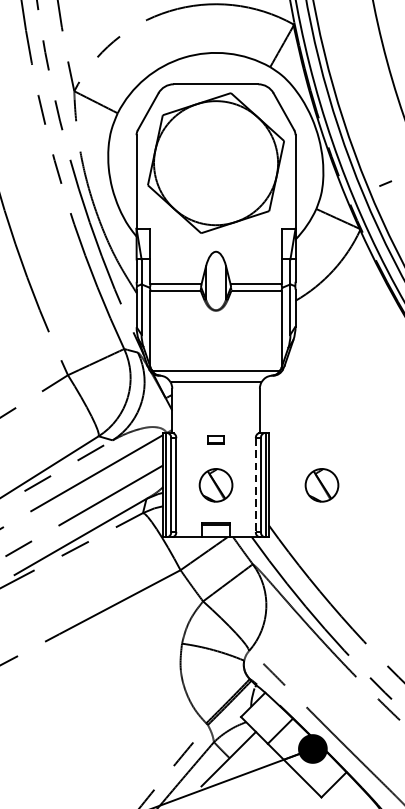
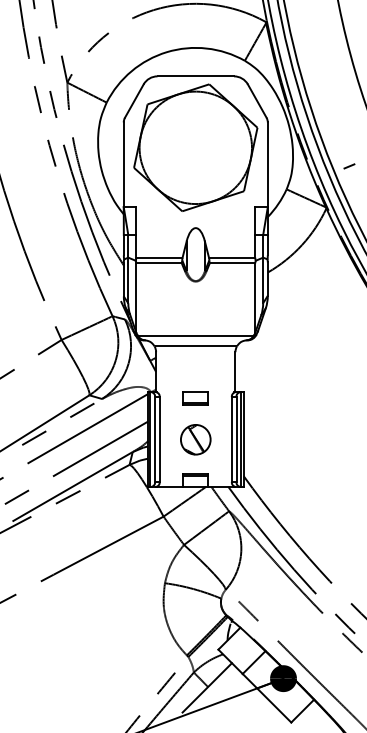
part: (215, 439) -> (195, 398), size x1.67
part: (321, 485) -> (291, 439), removed
line: (255, 486) -> (231, 440), dashed -> solid

